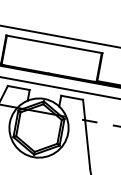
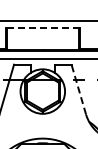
line: (53, 44) -> (42, 27), solid -> dashed
line: (86, 133) -> (78, 89), solid -> dashed

